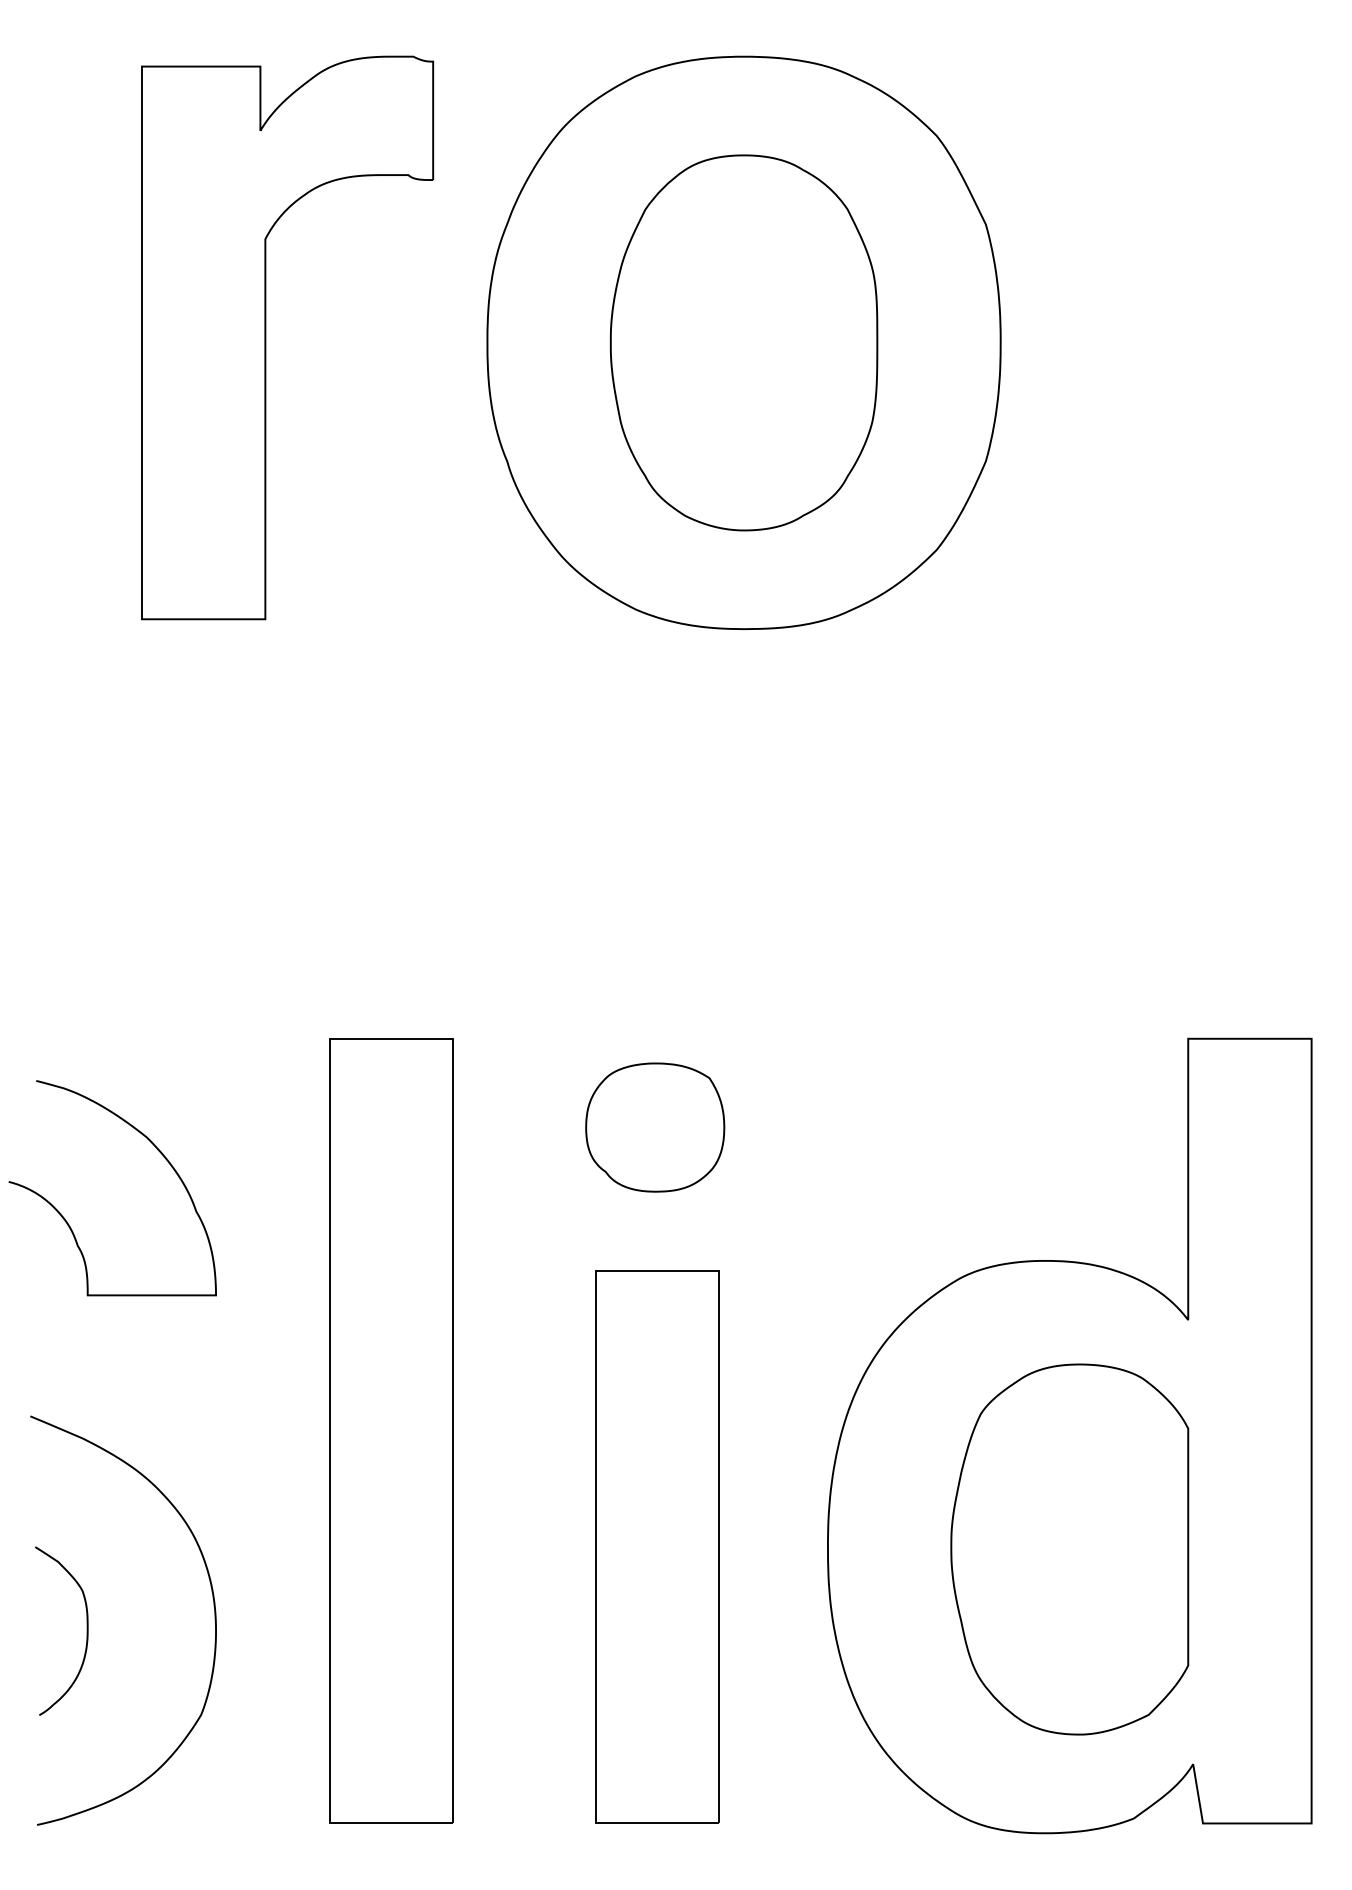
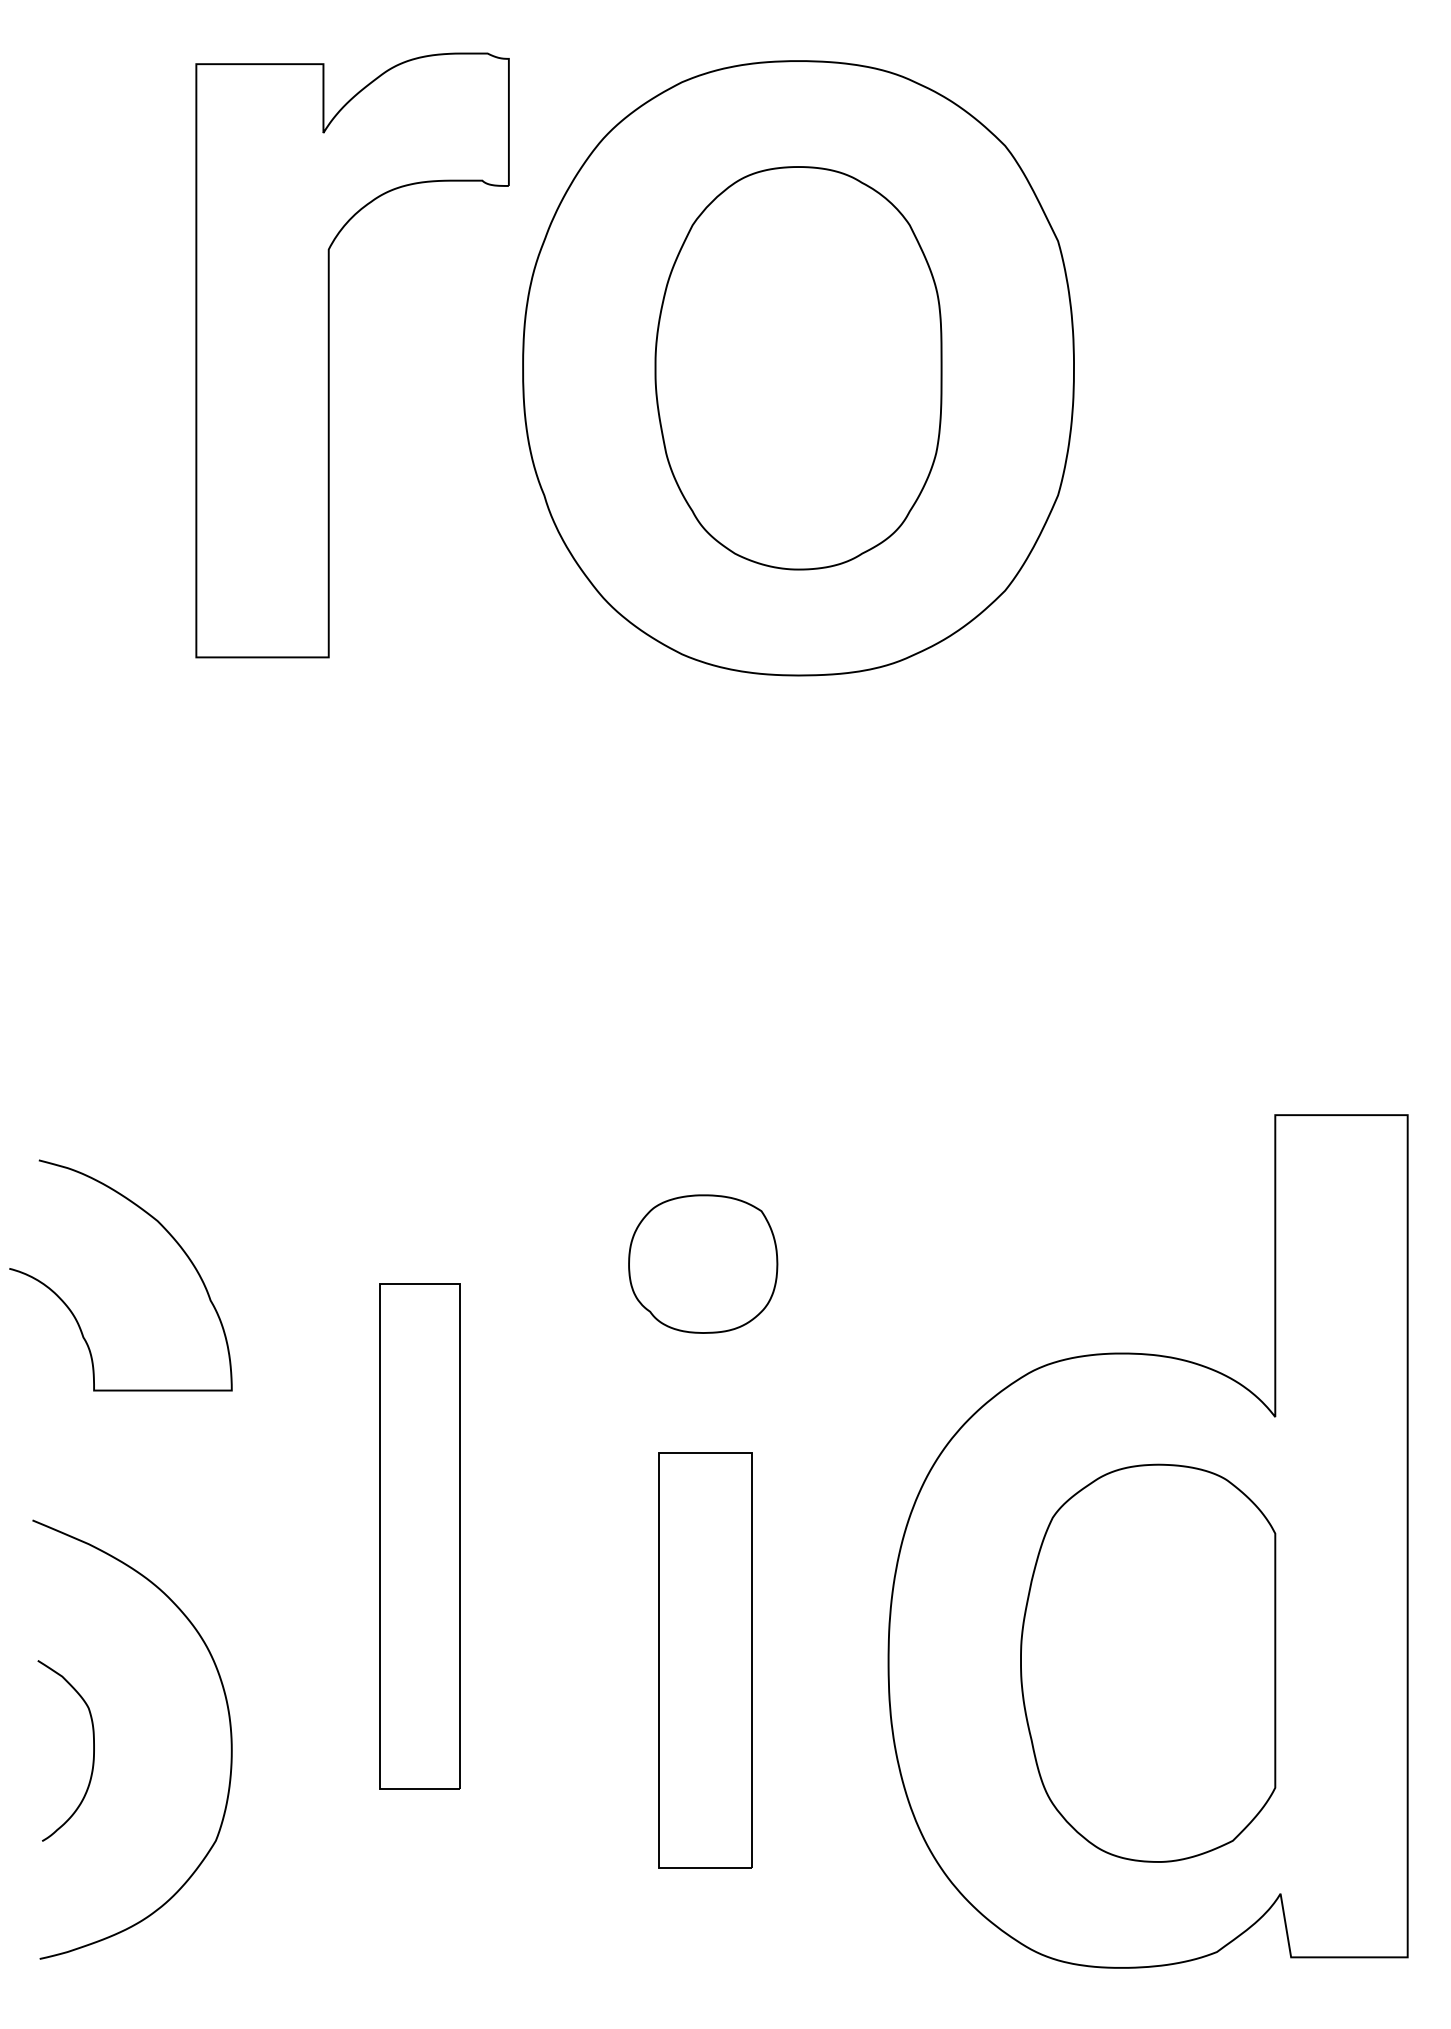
part: (266, 337) -> (329, 354), moved
part: (655, 1127) -> (703, 1264), moved
part: (391, 1430) -> (420, 1535), size x0.6
part: (657, 1546) -> (705, 1660), size x0.7

